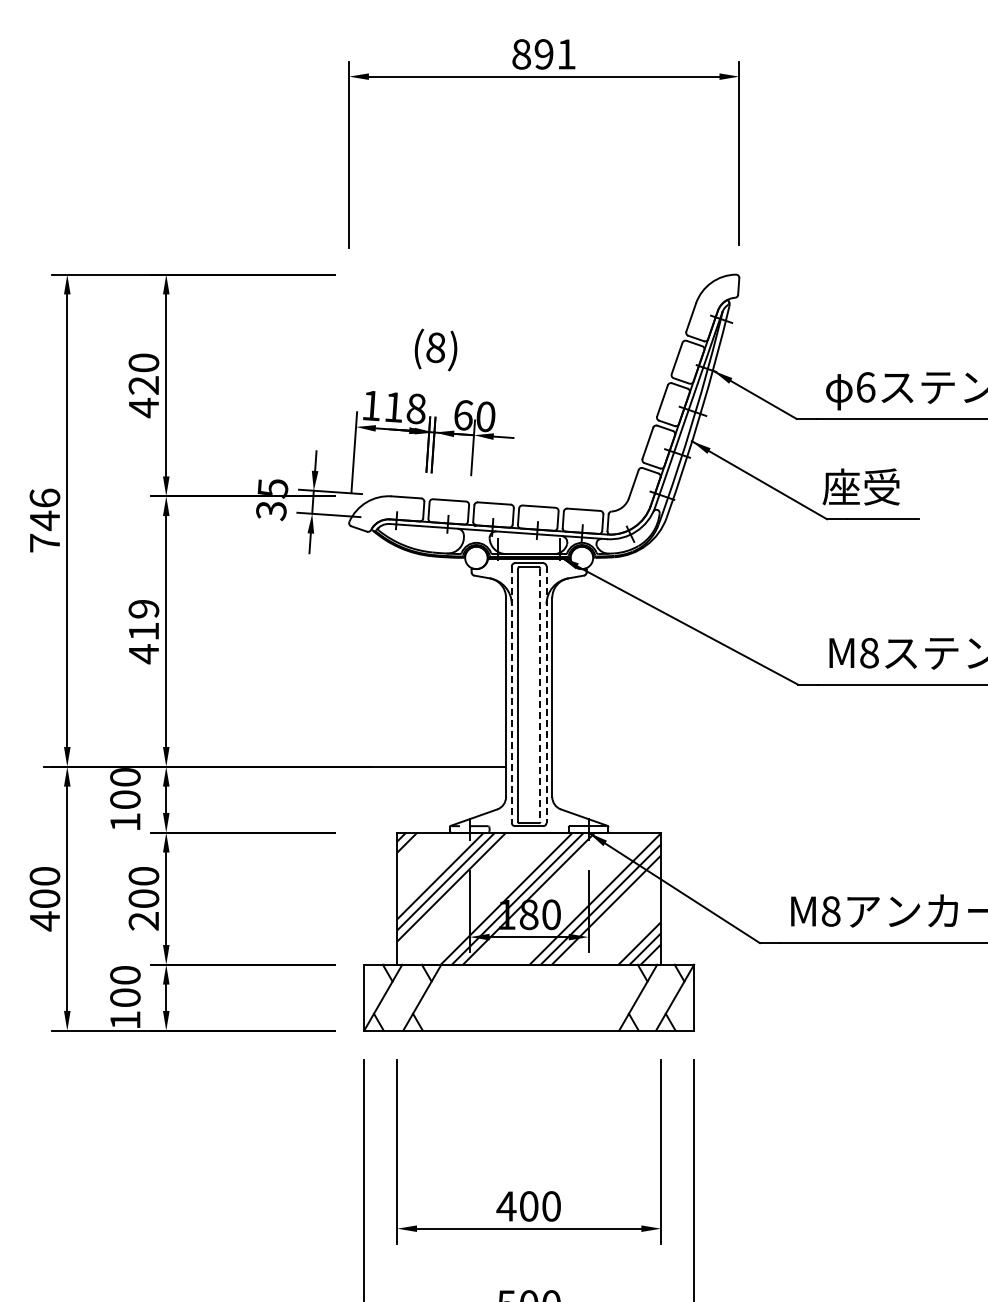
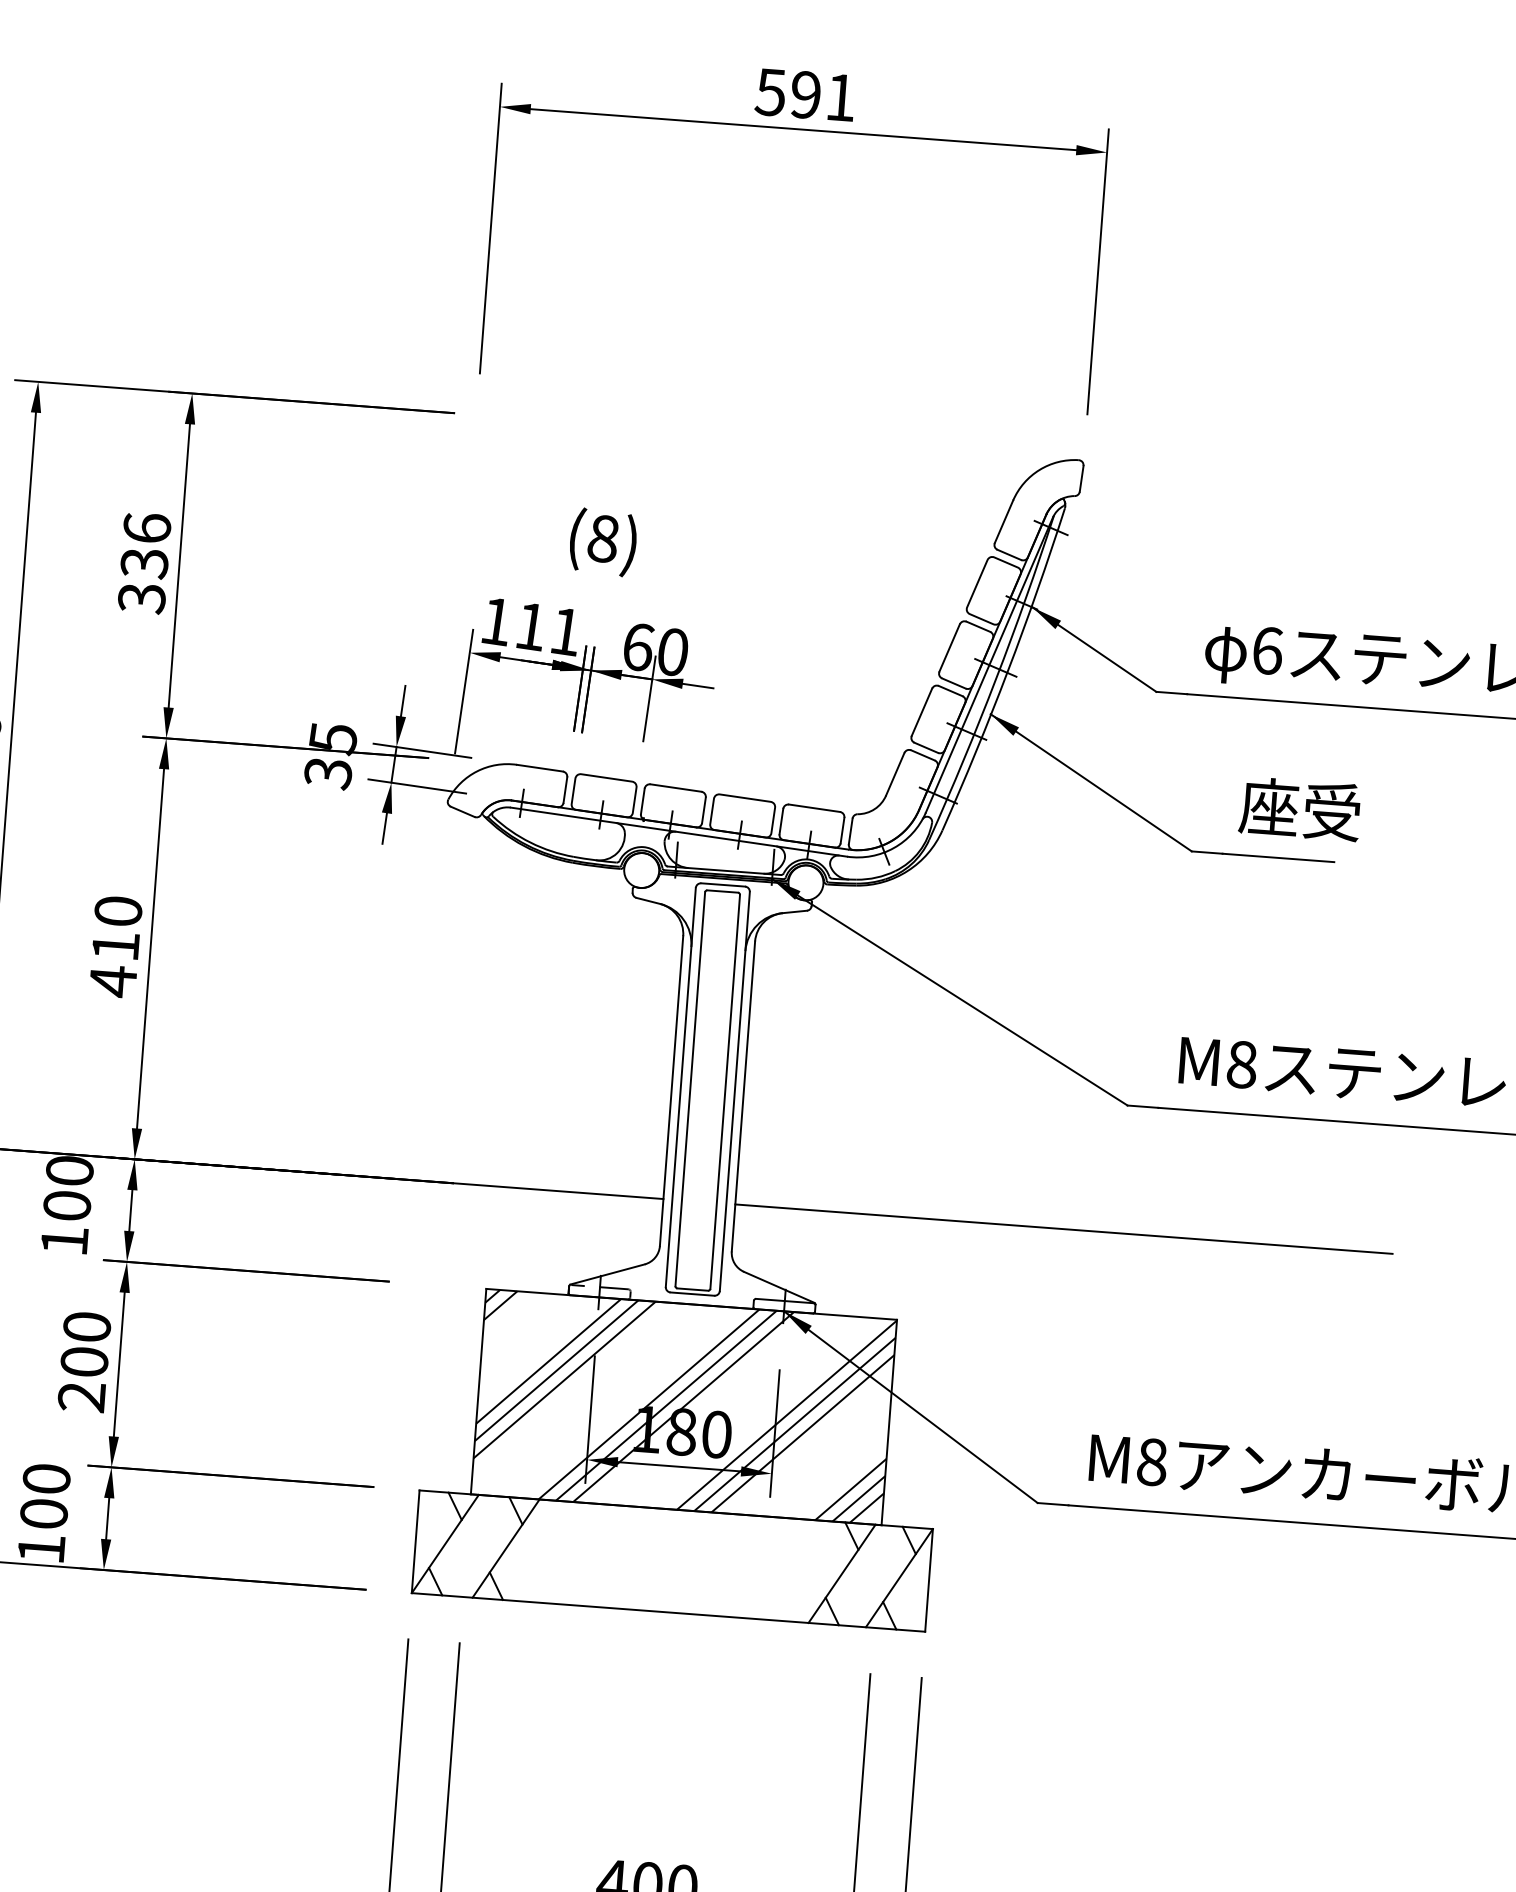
text: (521, 54) -> (770, 92), 891 -> 591
text: (143, 385) -> (143, 563), 420 -> 336
text: (415, 408) -> (564, 630), 118 -> 111
text: (860, 486) -> (1299, 808), moved
text: (143, 608) -> (117, 910), 419 -> 410
line: (511, 695) -> (680, 1088), dashed -> solid
line: (540, 695) -> (725, 1092), dashed -> solid
line: (546, 695) -> (734, 1092), dashed -> solid
line: (763, 766) -> (1064, 1228), added

